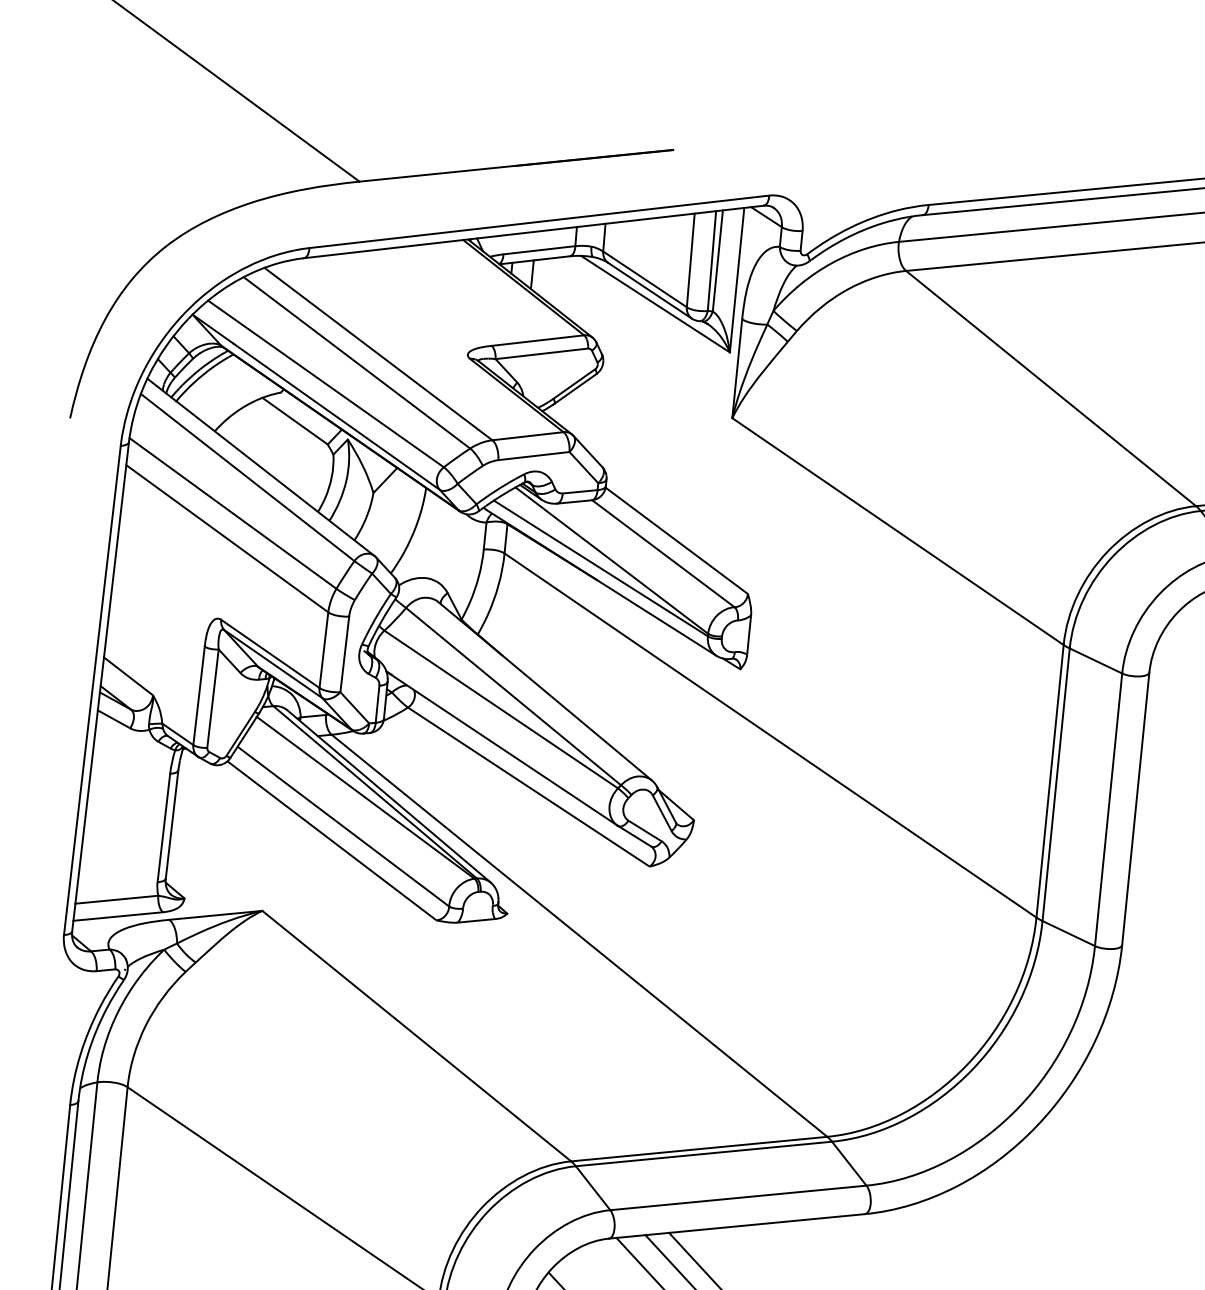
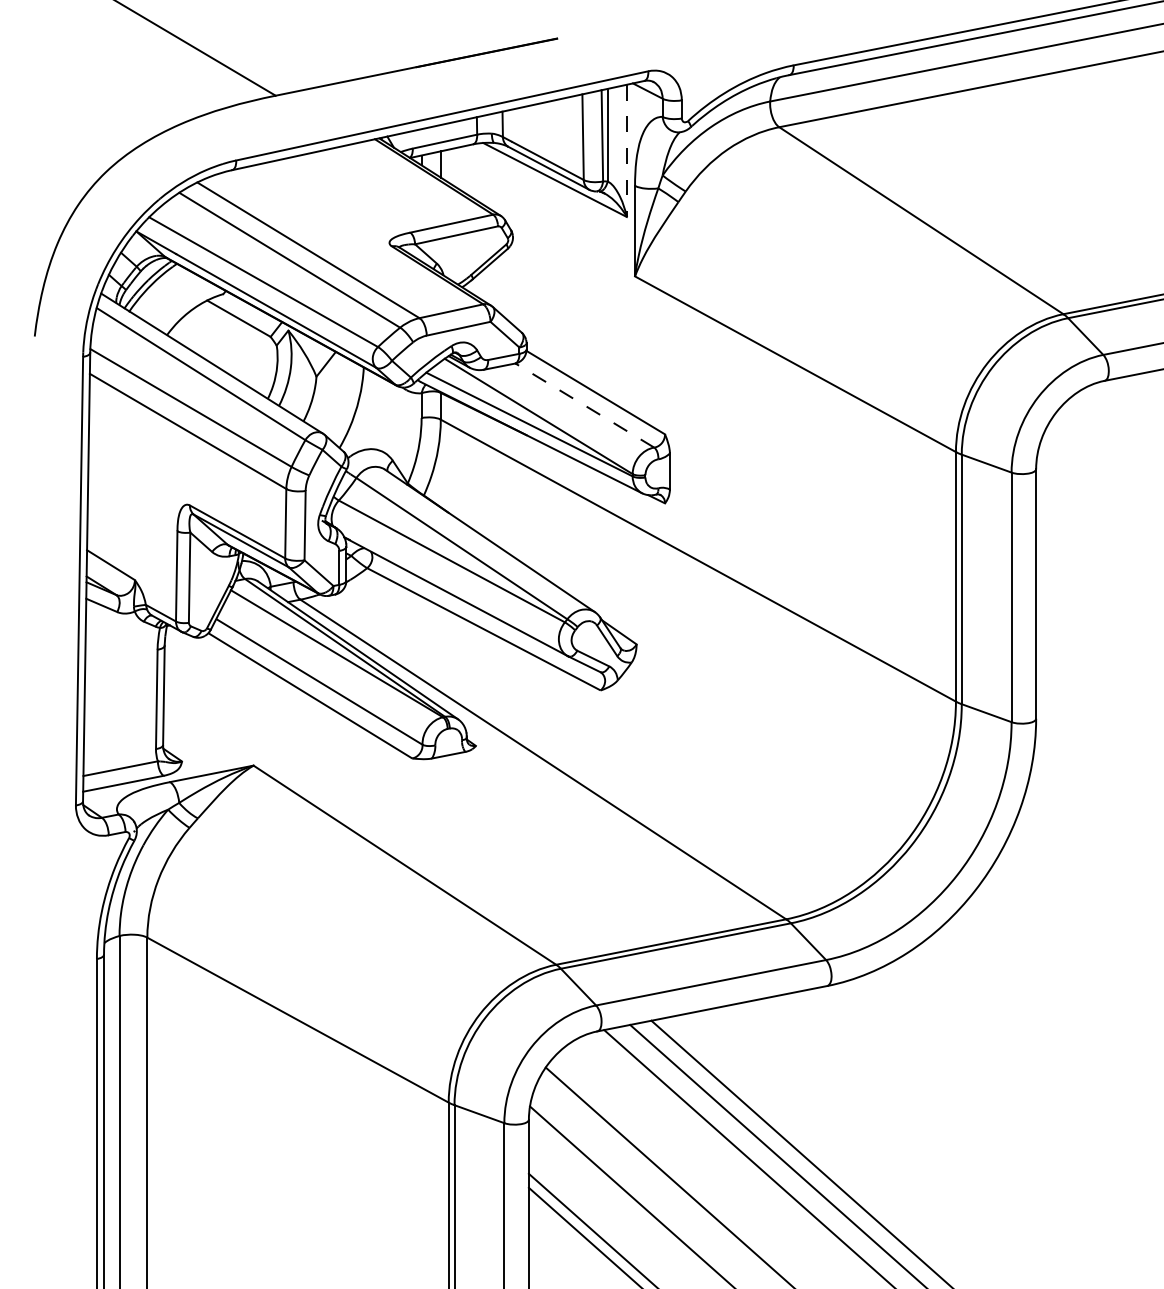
line: (736, 280) -> (626, 151), solid -> dashed
line: (663, 553) -> (584, 405), solid -> dashed

